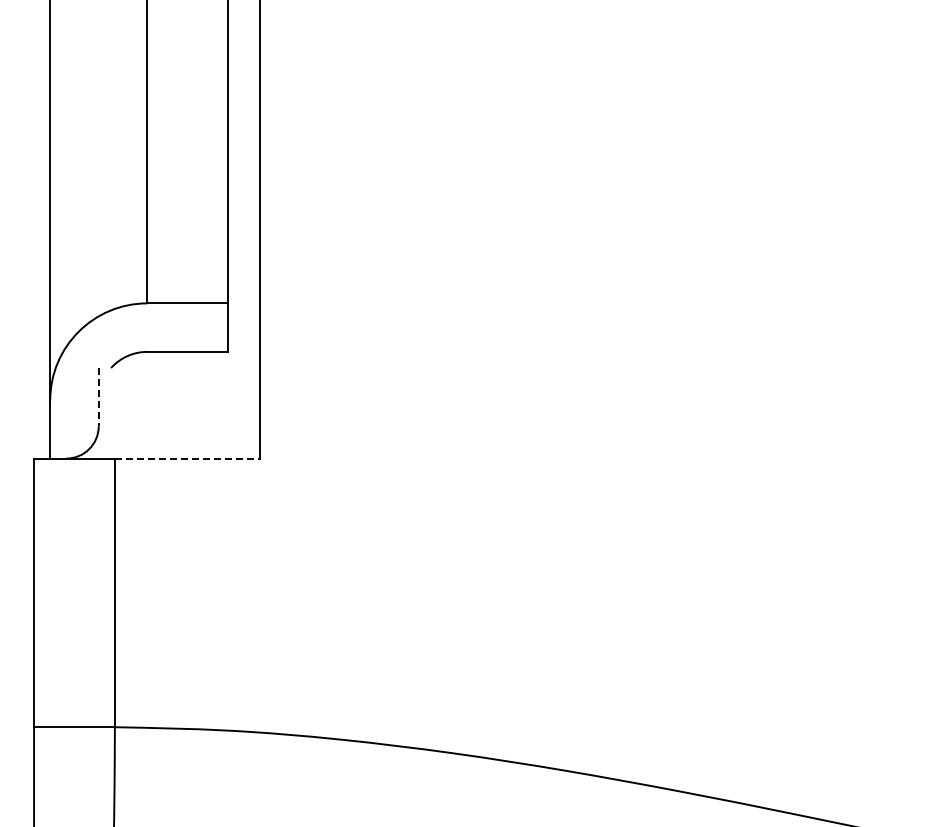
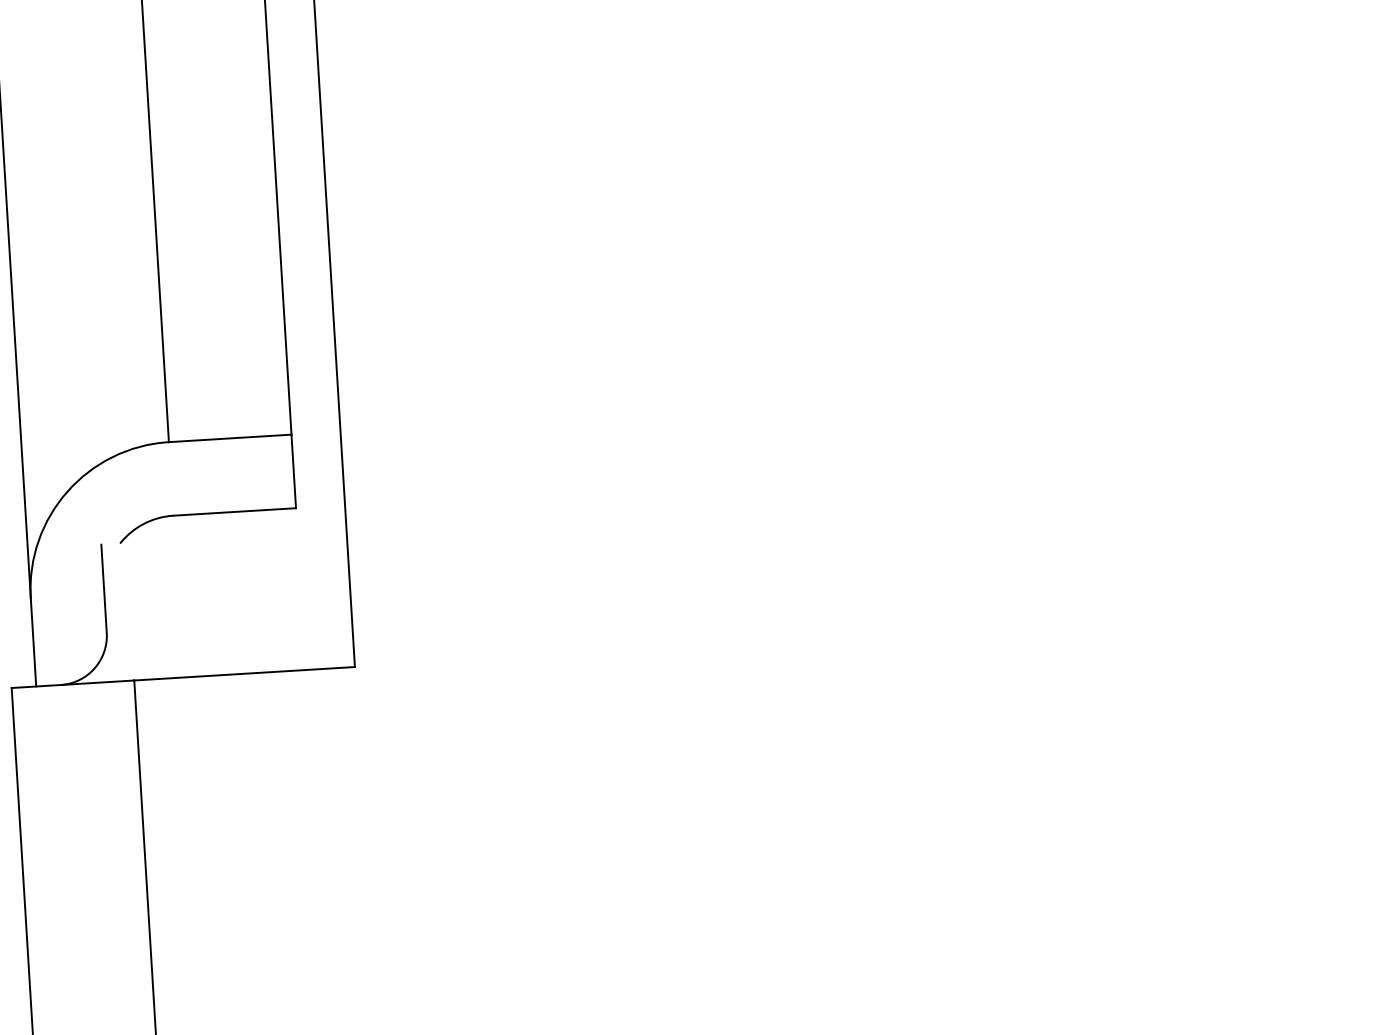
line: (98, 397) -> (103, 589), dashed -> solid
line: (187, 458) -> (244, 673), dashed -> solid

